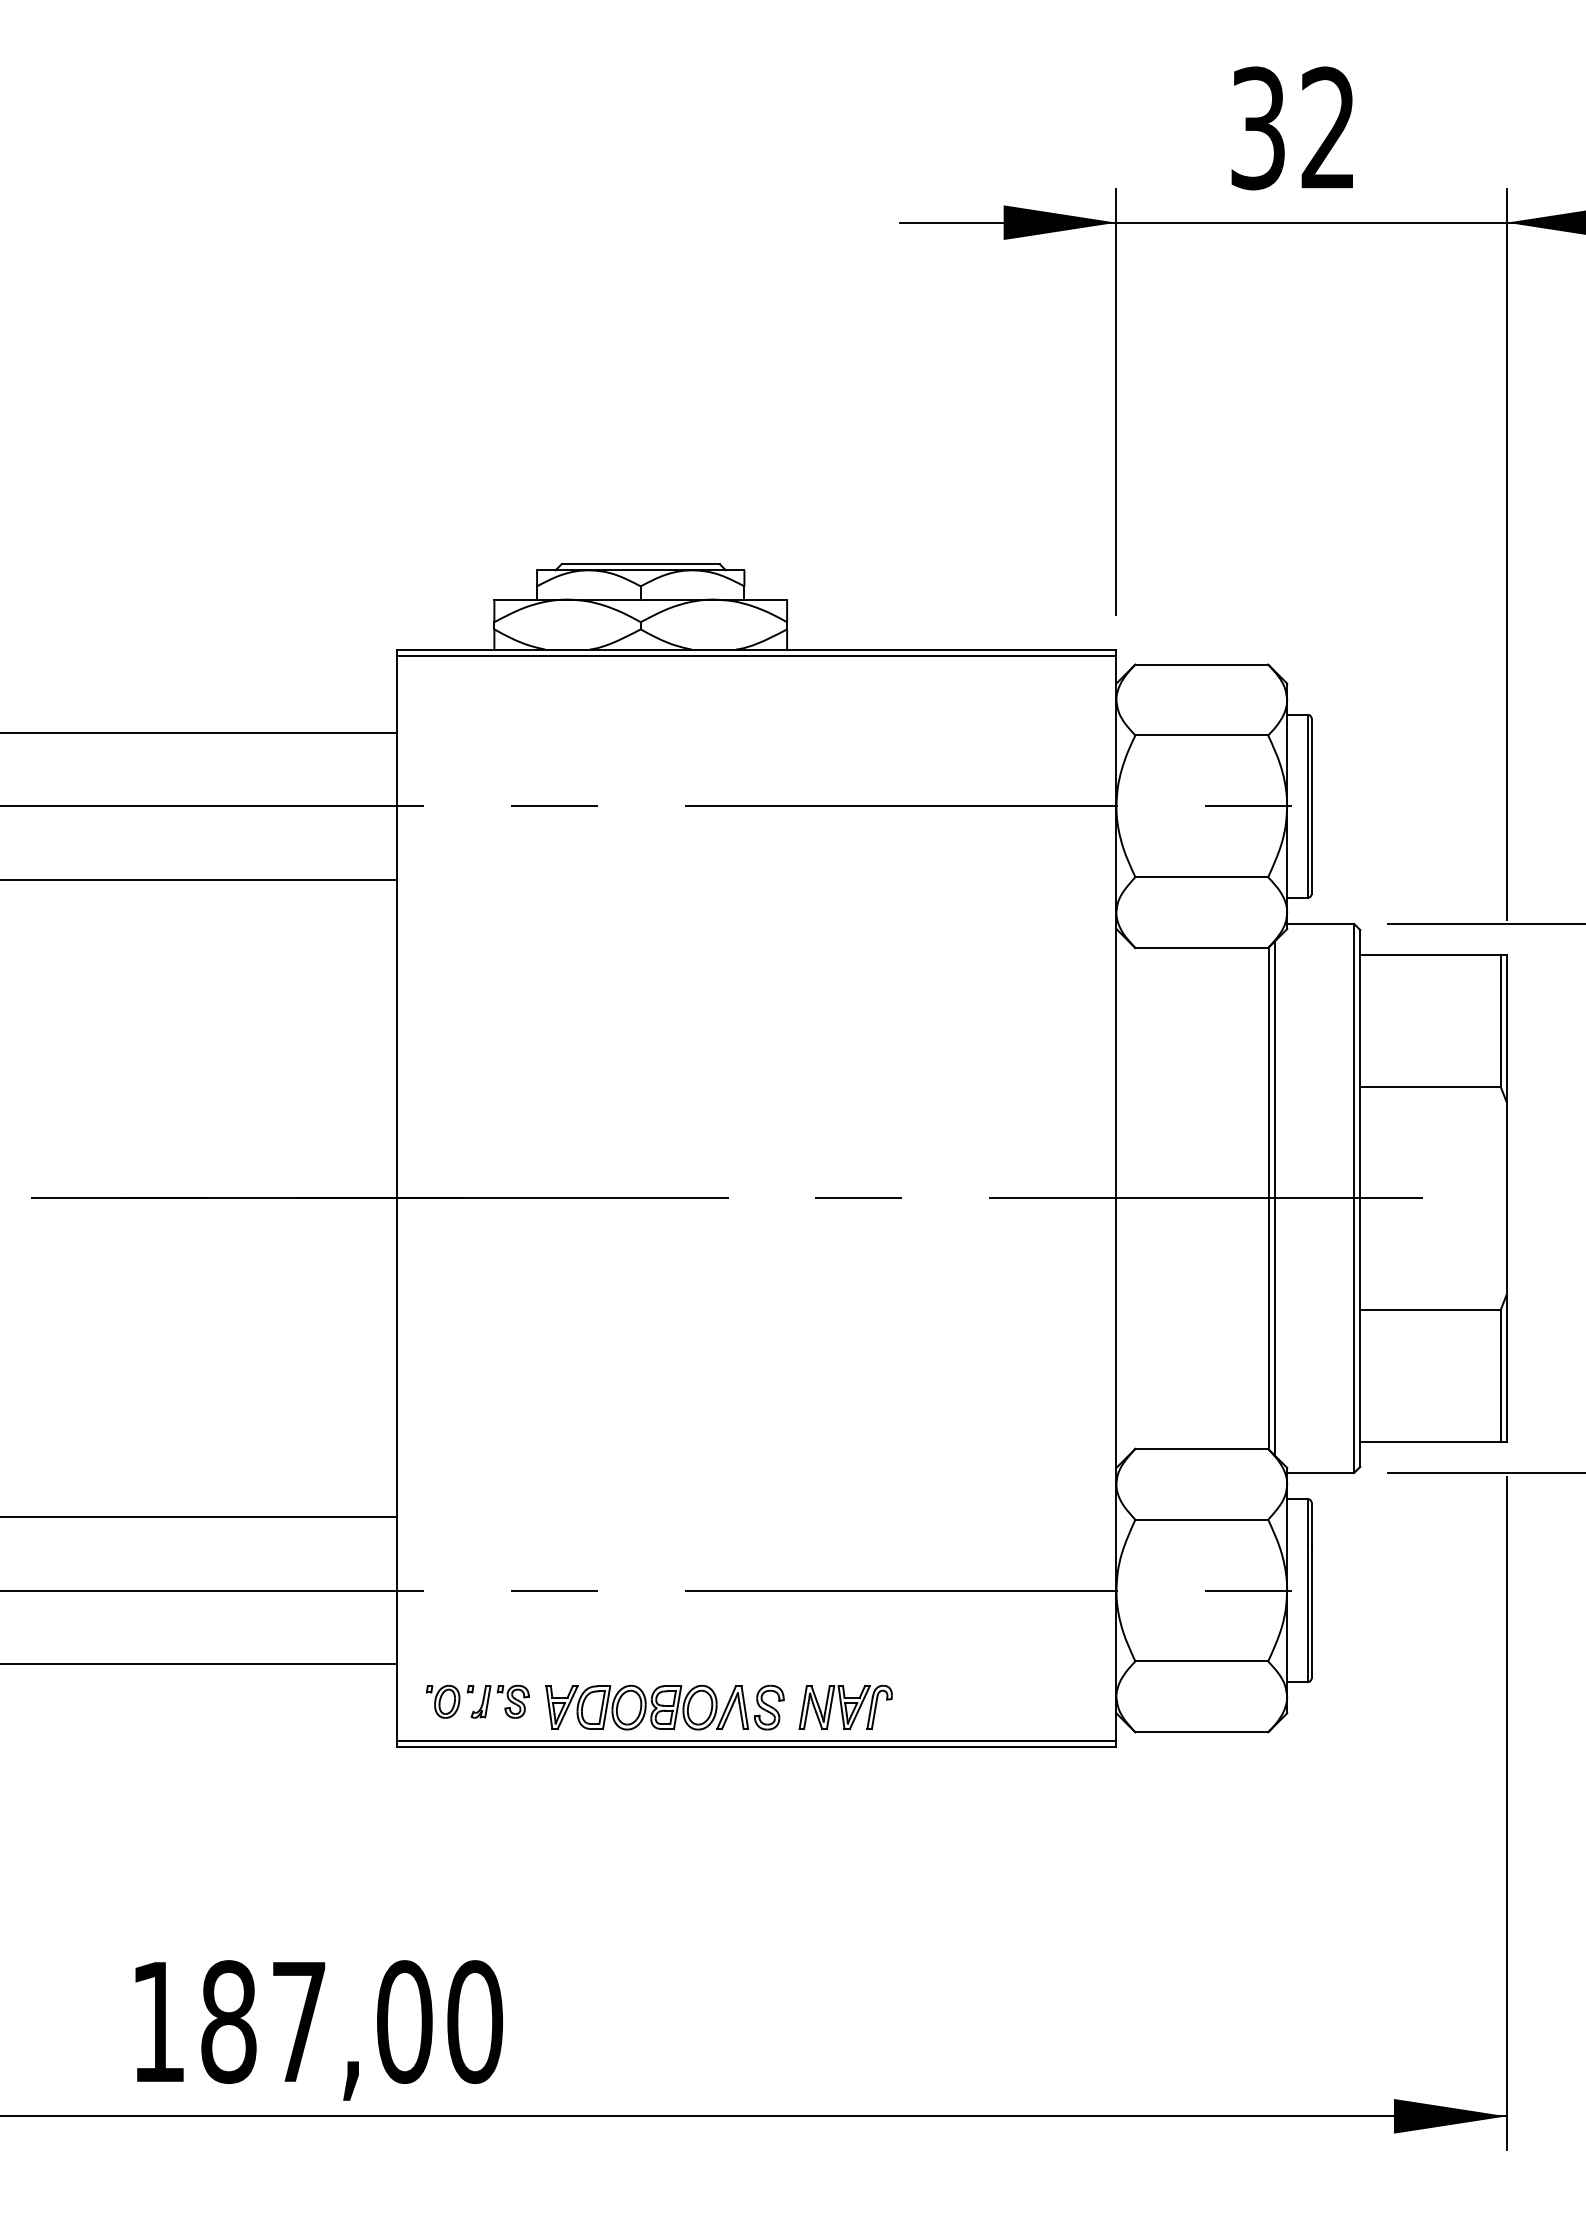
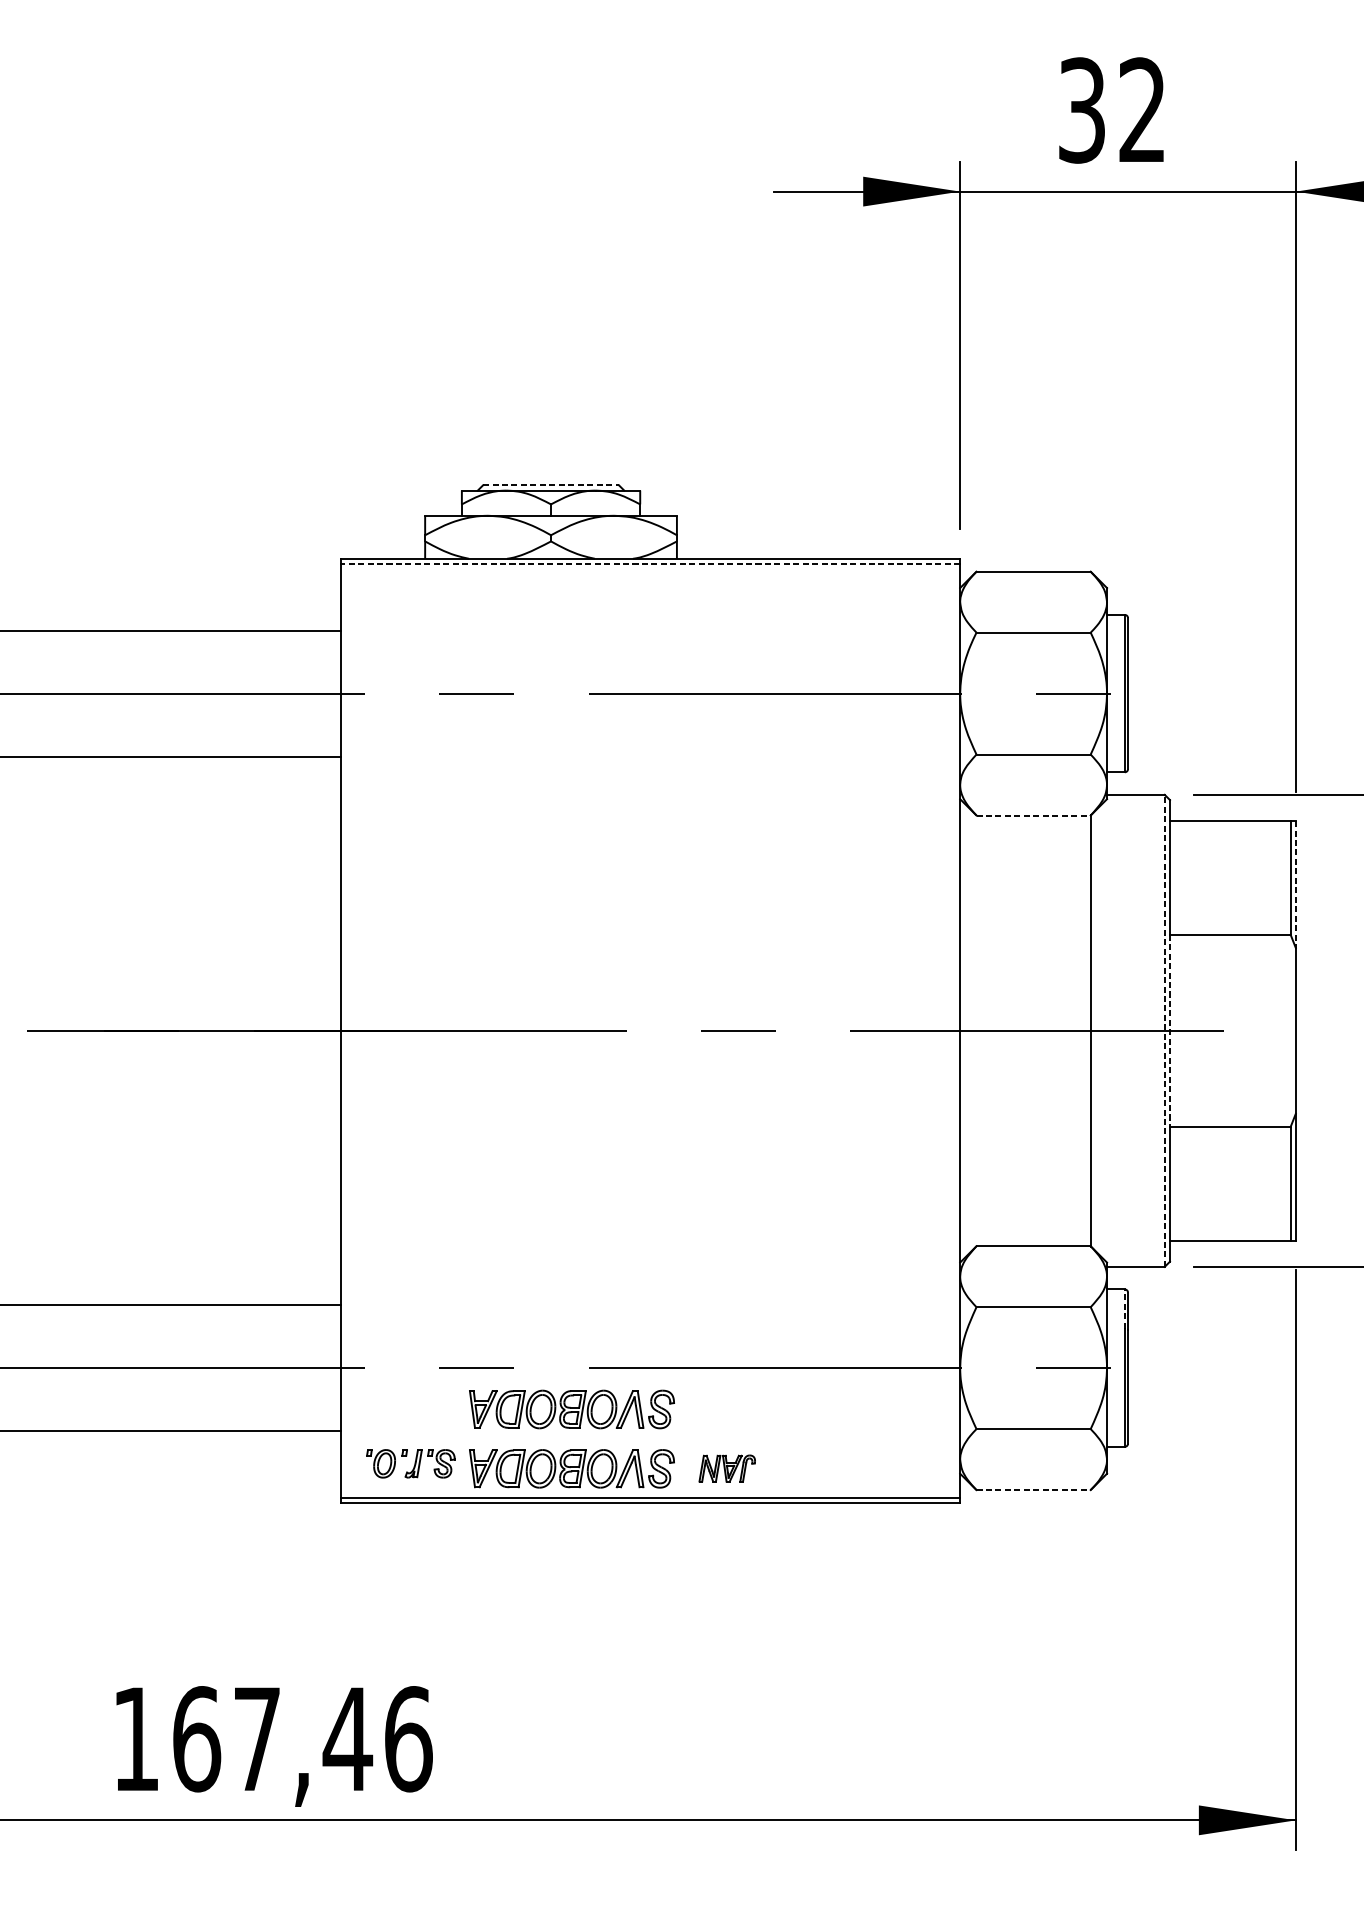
line: (641, 564) -> (551, 485), solid -> dashed
line: (756, 655) -> (650, 563), solid -> dashed
line: (1202, 948) -> (1034, 815), solid -> dashed
line: (1506, 1028) -> (1295, 884), solid -> dashed
line: (1354, 1197) -> (1164, 1030), solid -> dashed
line: (1274, 1198) -> (1096, 1030), removed
line: (1360, 1198) -> (1170, 1030), solid -> dashed
line: (1307, 1521) -> (1124, 1308), solid -> dashed
part: (664, 1638) -> (571, 1409), added
part: (845, 1706) -> (727, 1467), size x0.7
line: (1202, 1732) -> (1034, 1490), solid -> dashed
text: (352, 2021) -> (303, 1738), 187,00 -> 167,46

